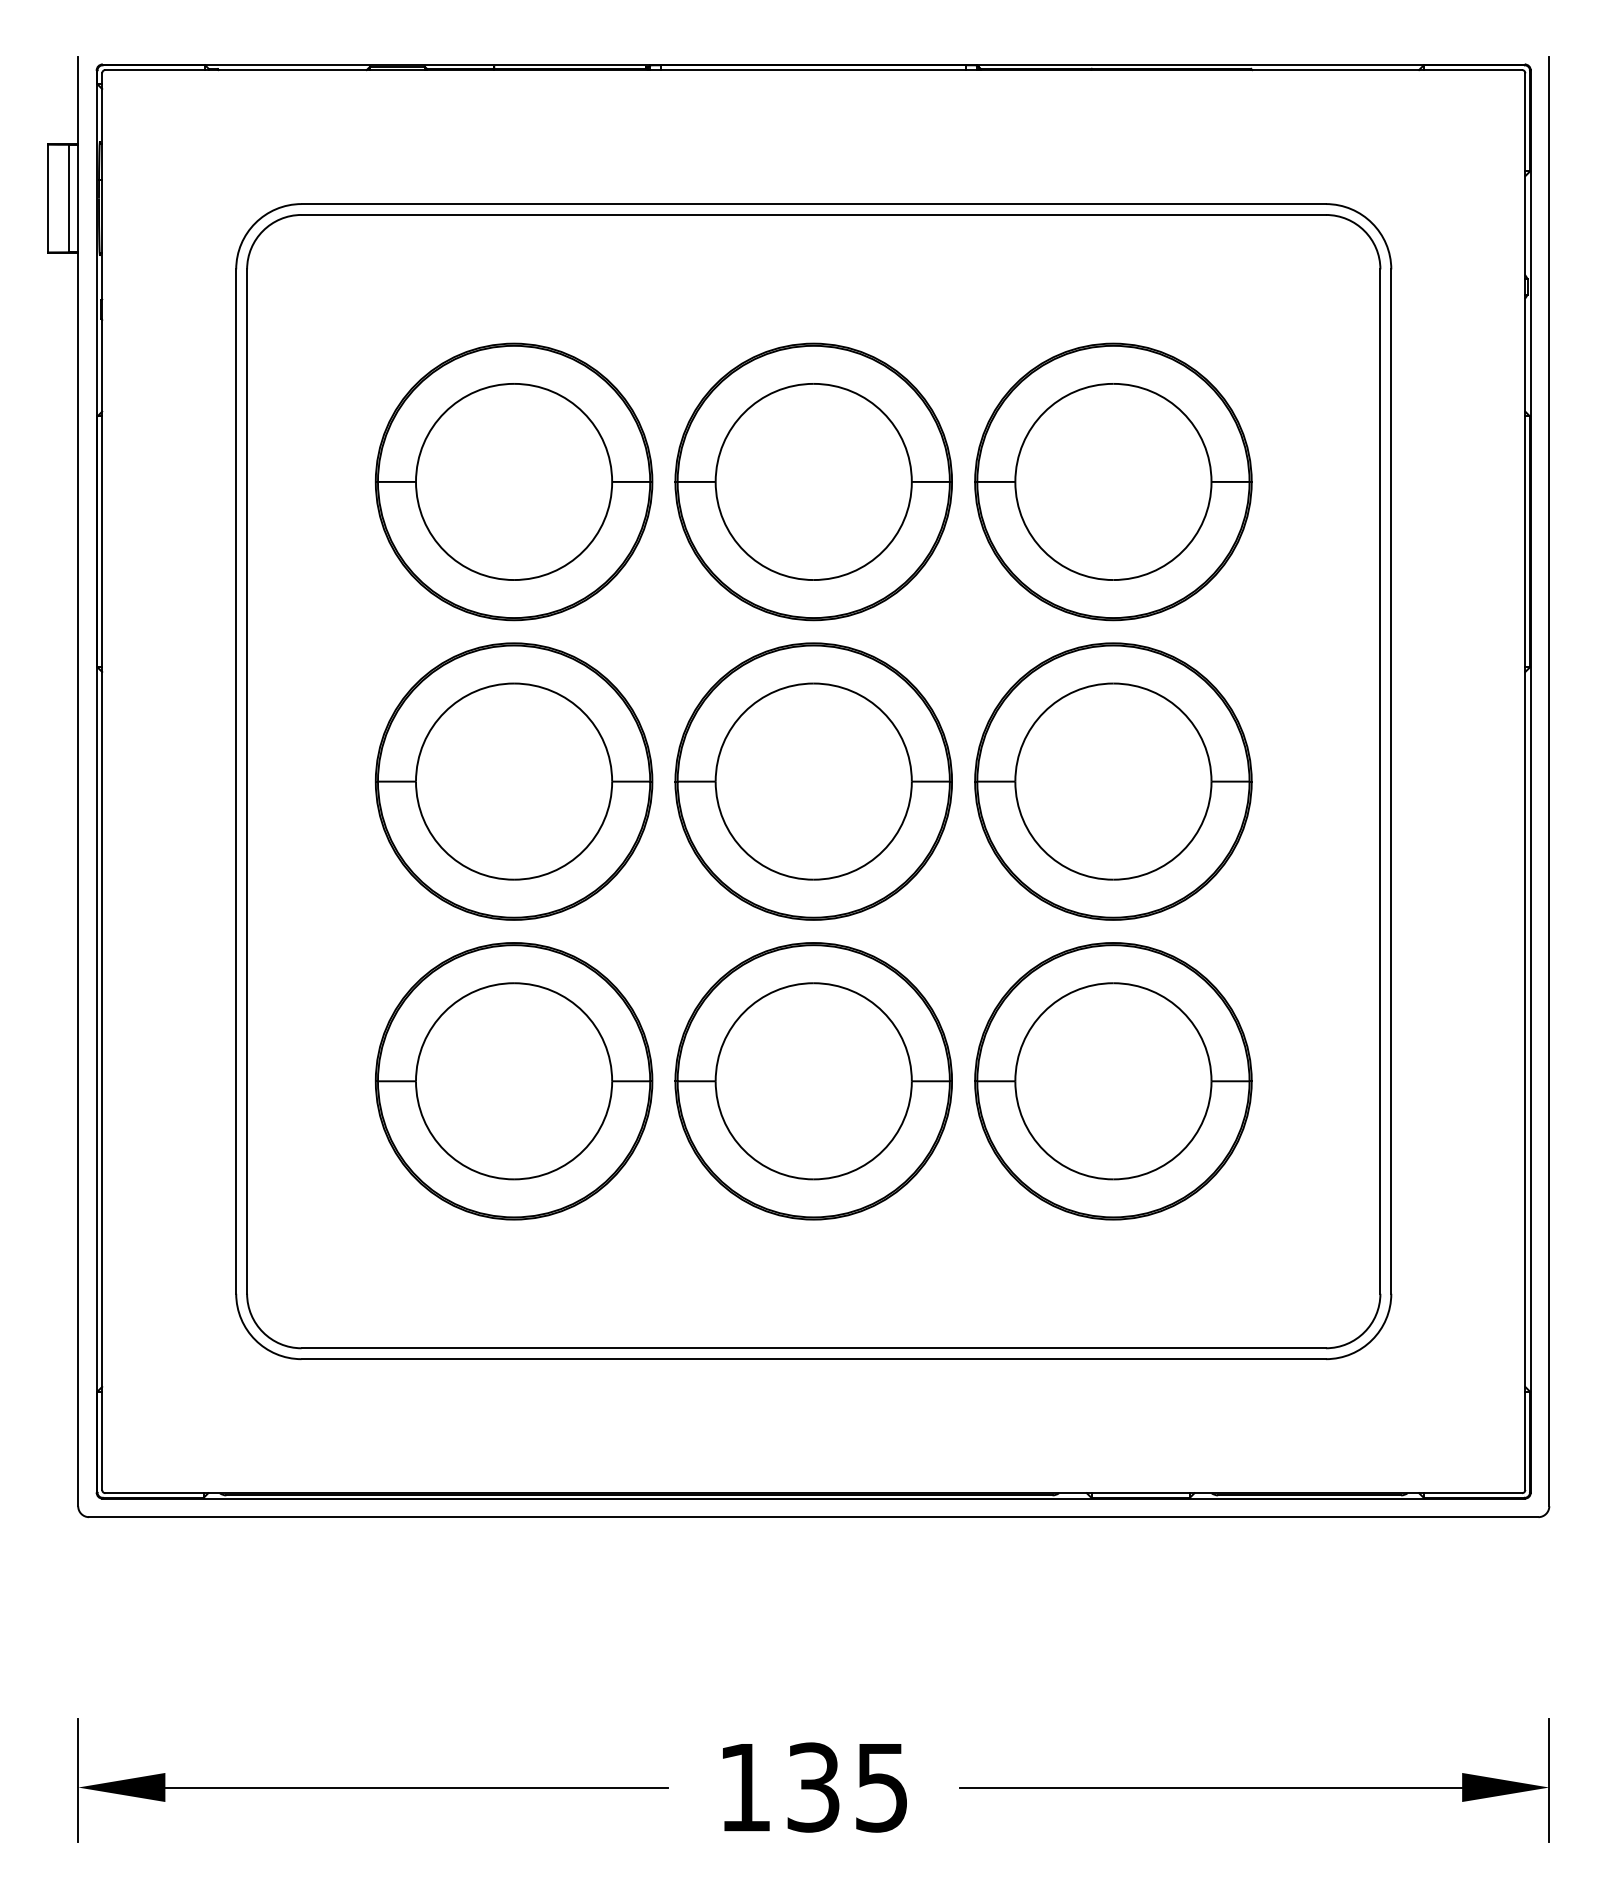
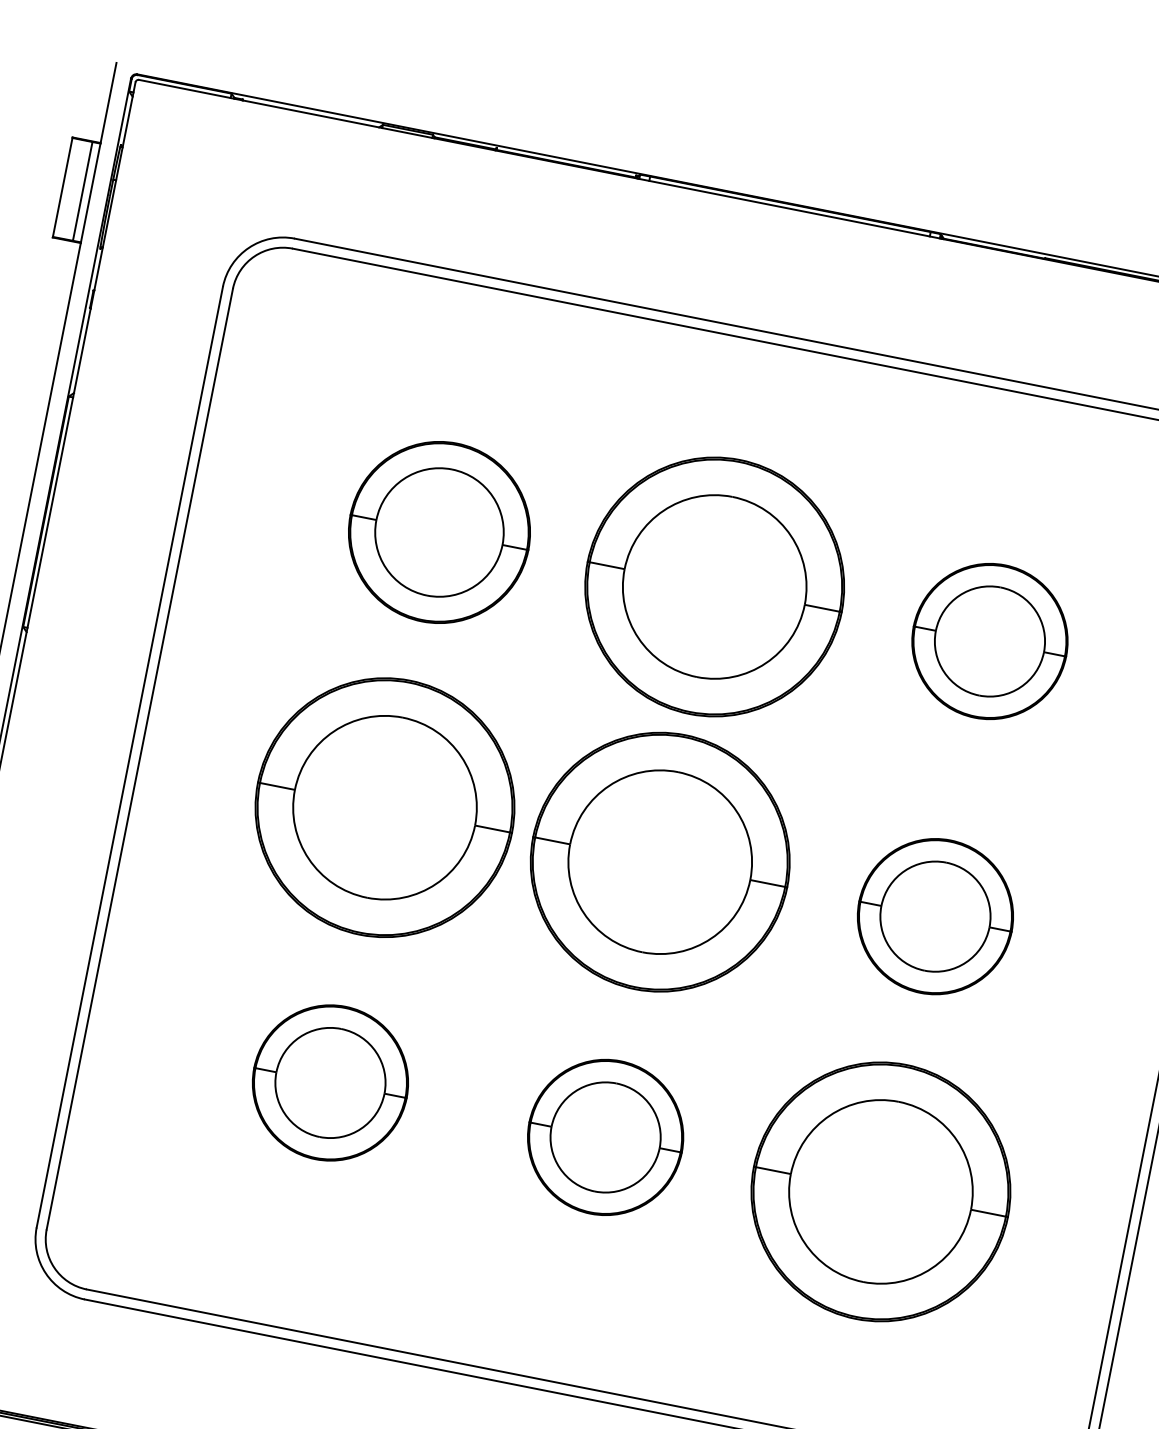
part: (513, 481) -> (439, 531), size x0.7
part: (1113, 481) -> (990, 641), size x0.6
part: (1113, 781) -> (935, 916), size x0.6
part: (513, 1081) -> (329, 1083), size x0.6
part: (813, 1081) -> (605, 1137), size x0.6

